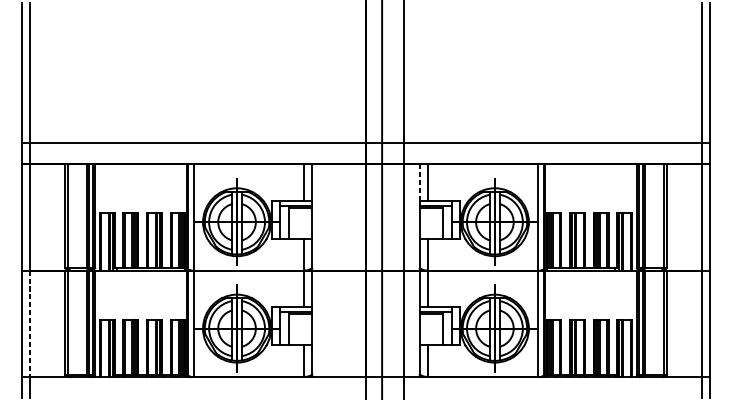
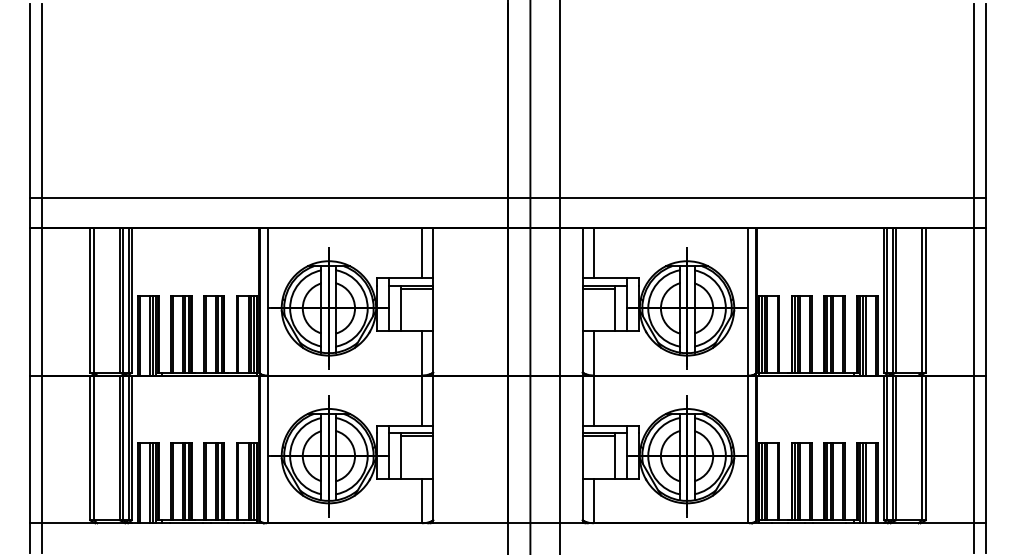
line: (419, 182) -> (582, 253), dashed -> solid
line: (30, 323) -> (41, 449), dashed -> solid

